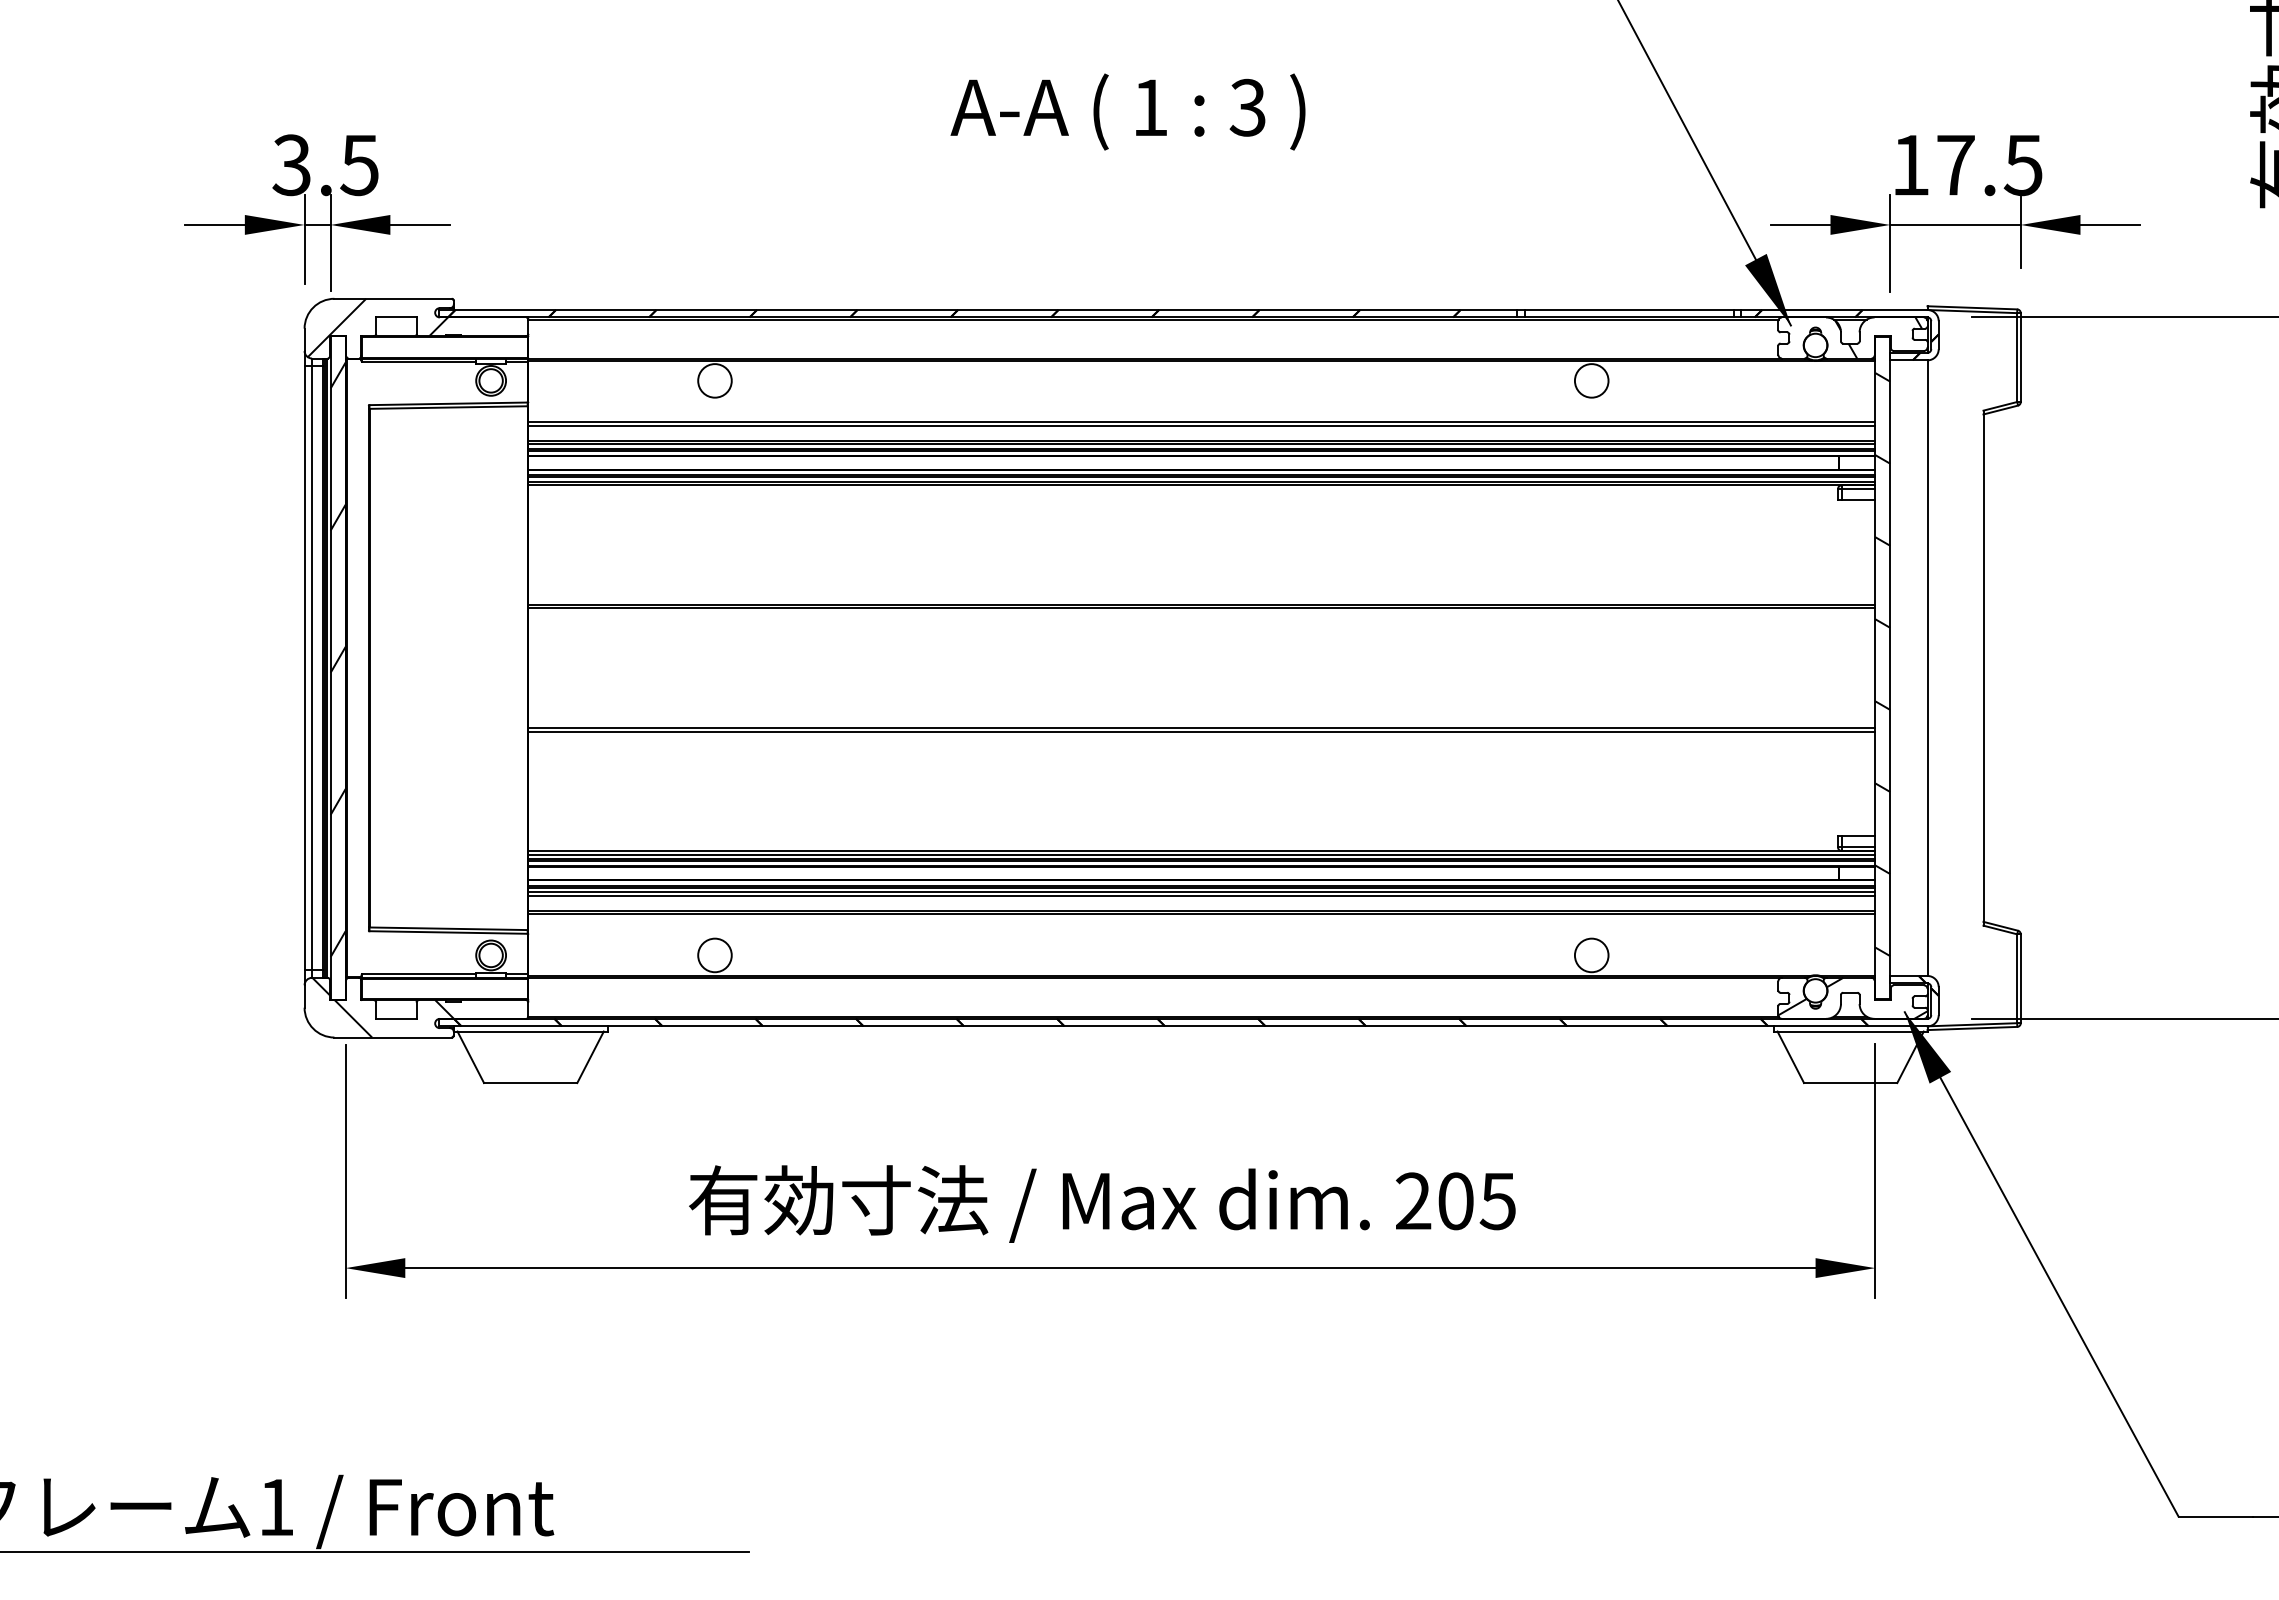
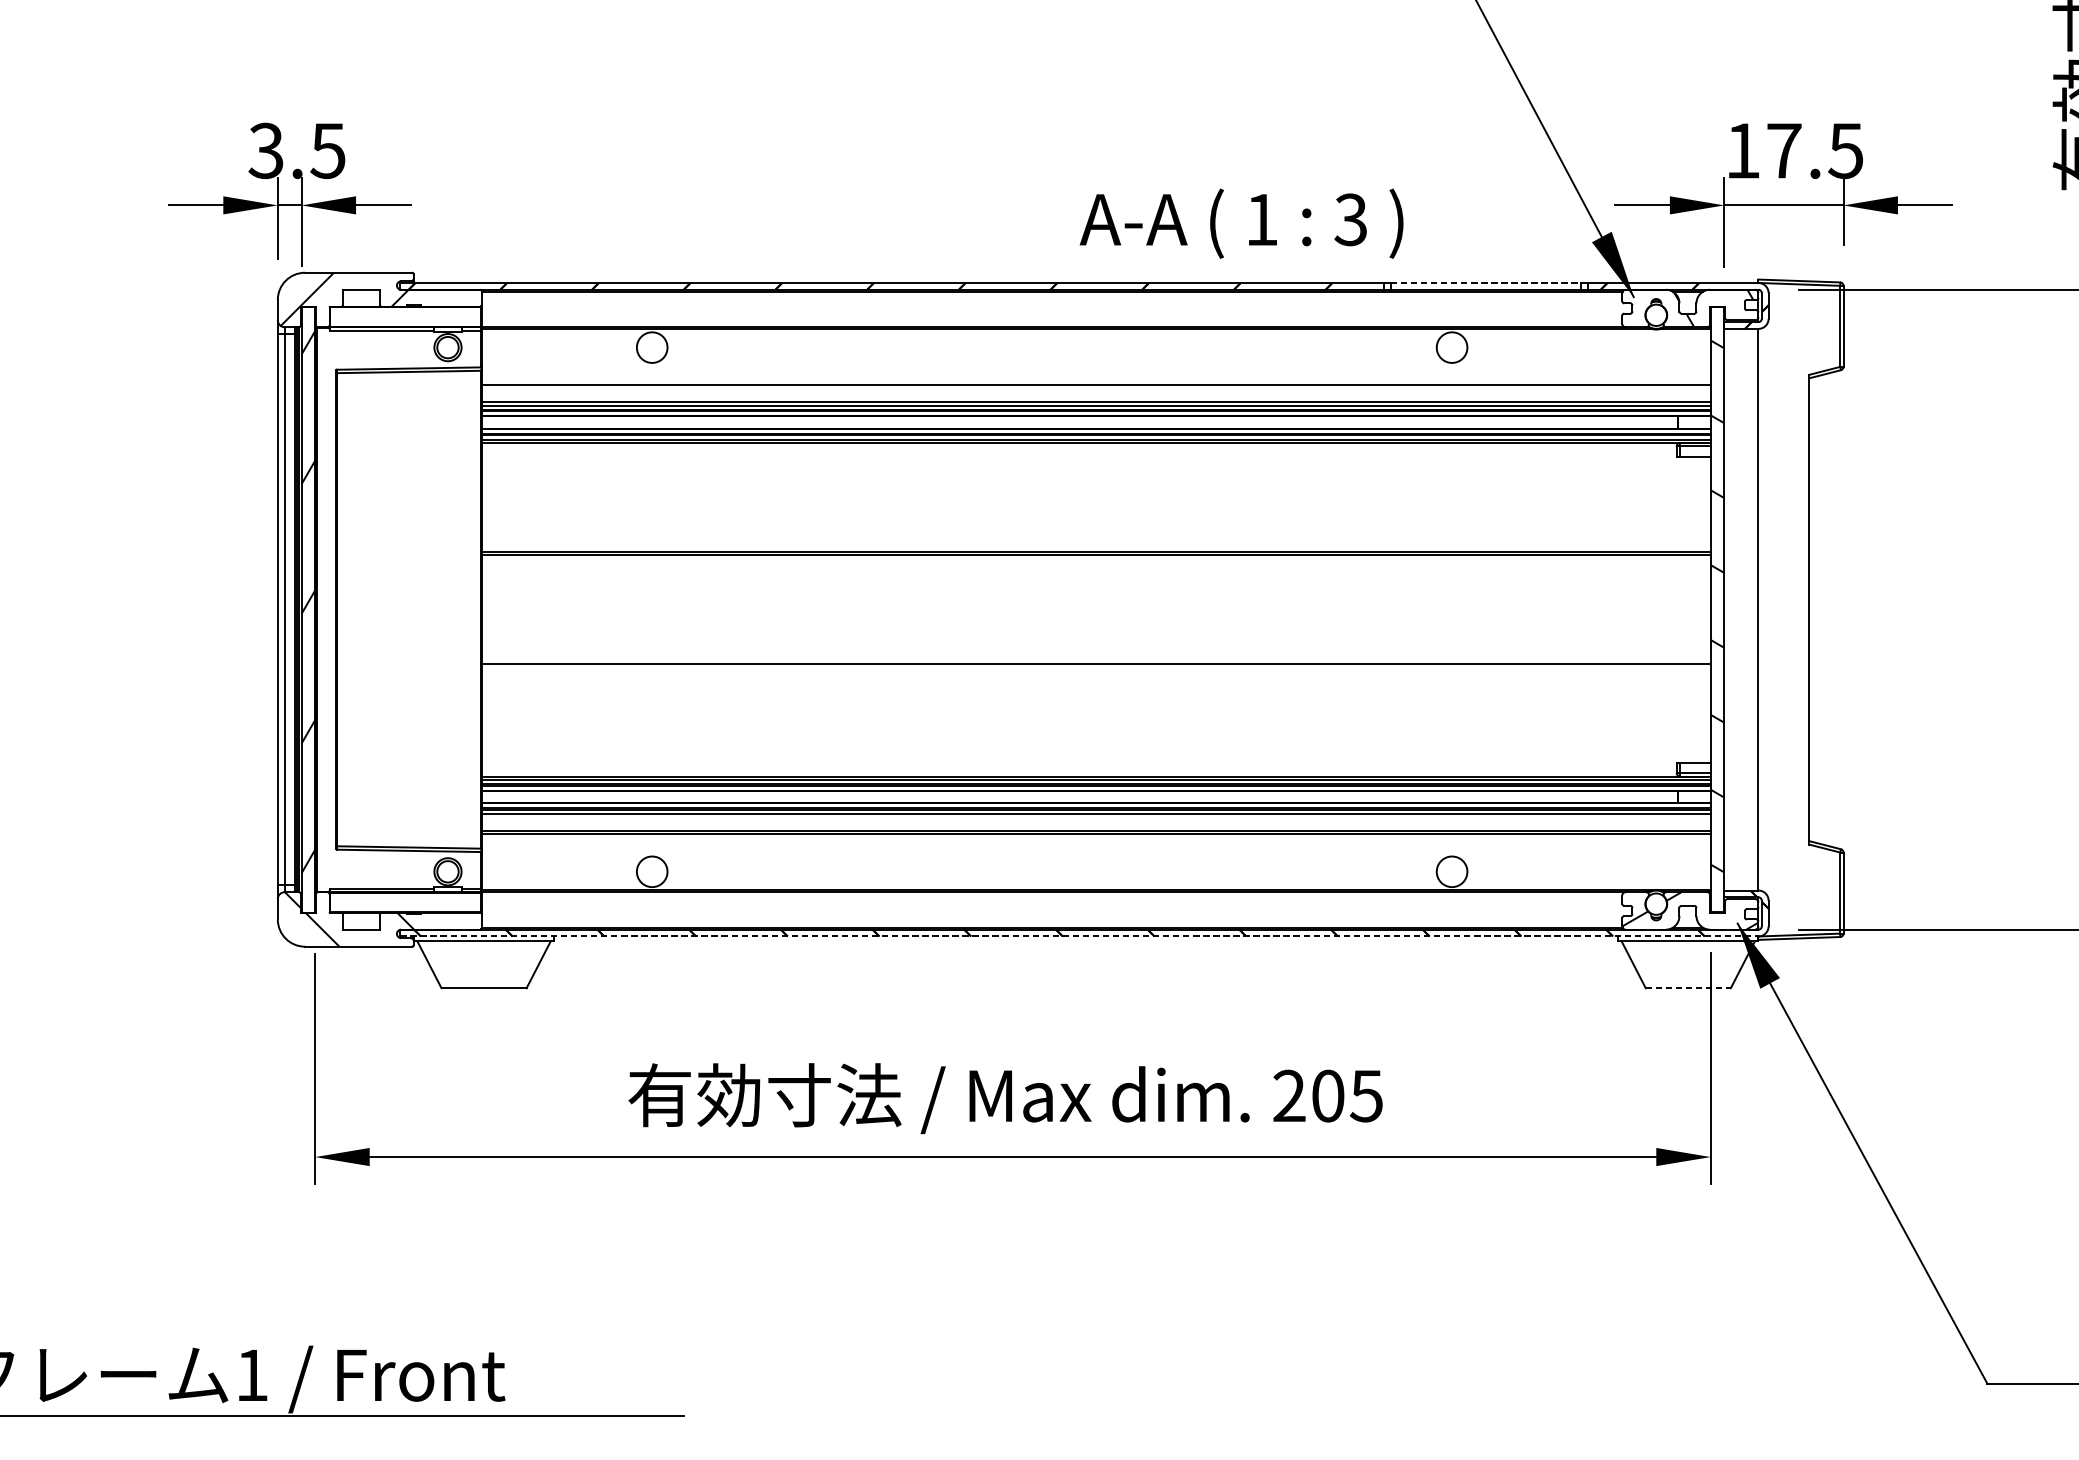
text: (1127, 111) -> (1241, 223), moved
line: (1629, 310) -> (1486, 283), solid -> dashed
line: (1201, 425) -> (1096, 388), removed
line: (1201, 731) -> (1096, 667), removed
line: (1201, 895) -> (1096, 817), removed
line: (1183, 1026) -> (1079, 936), solid -> dashed
line: (1850, 1083) -> (1688, 988), solid -> dashed

